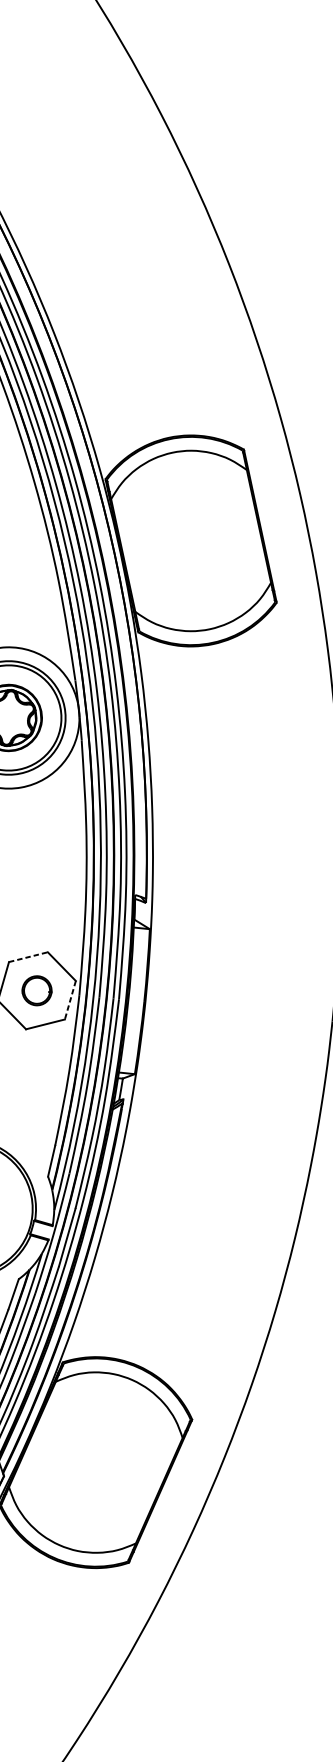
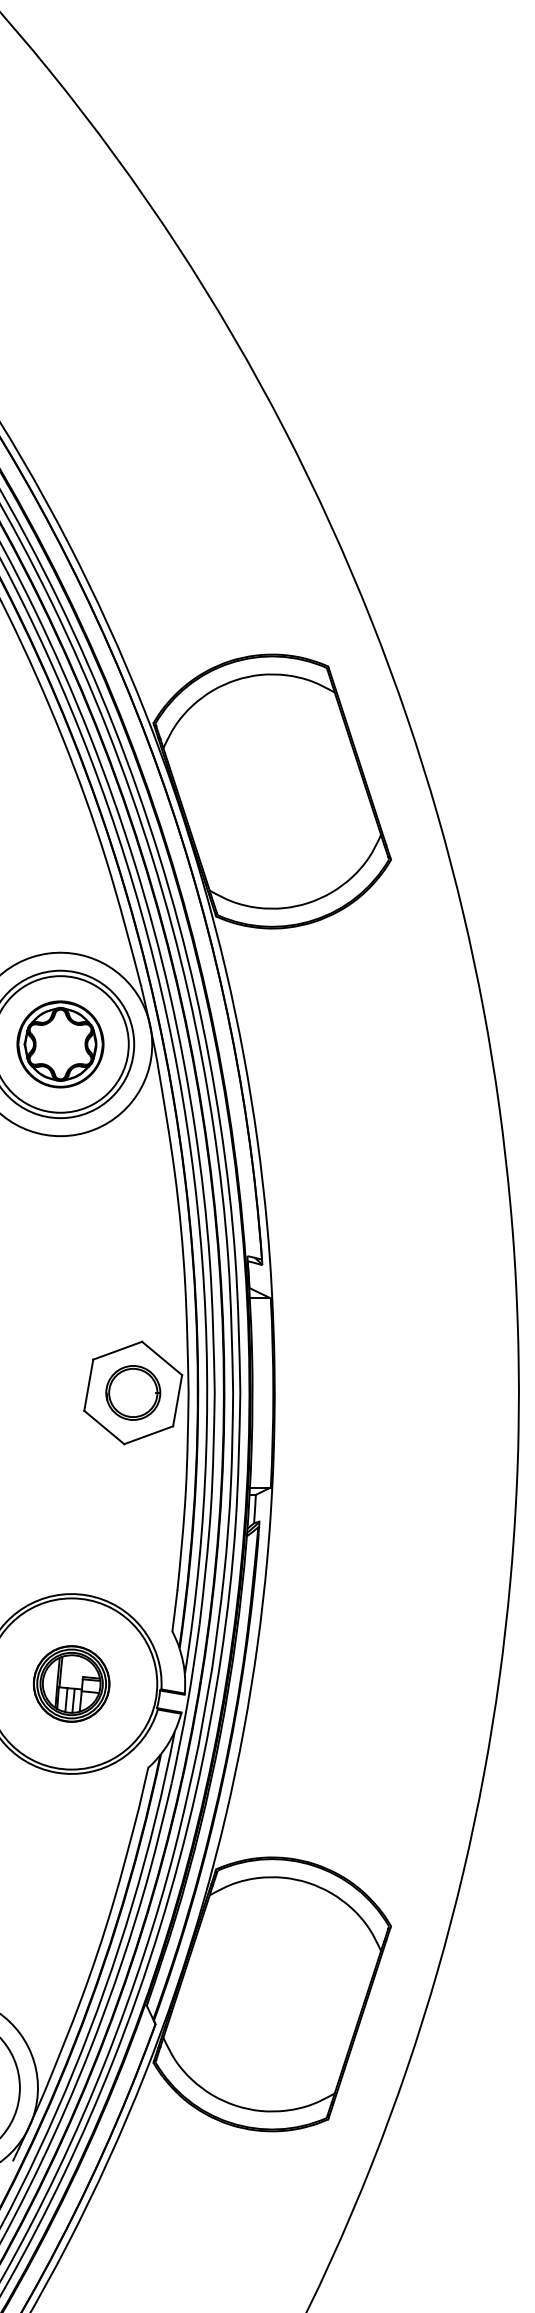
line: (28, 956) -> (117, 1350), dashed -> solid
part: (37, 990) -> (133, 1392), size x1.43
line: (70, 1000) -> (177, 1400), dashed -> solid

